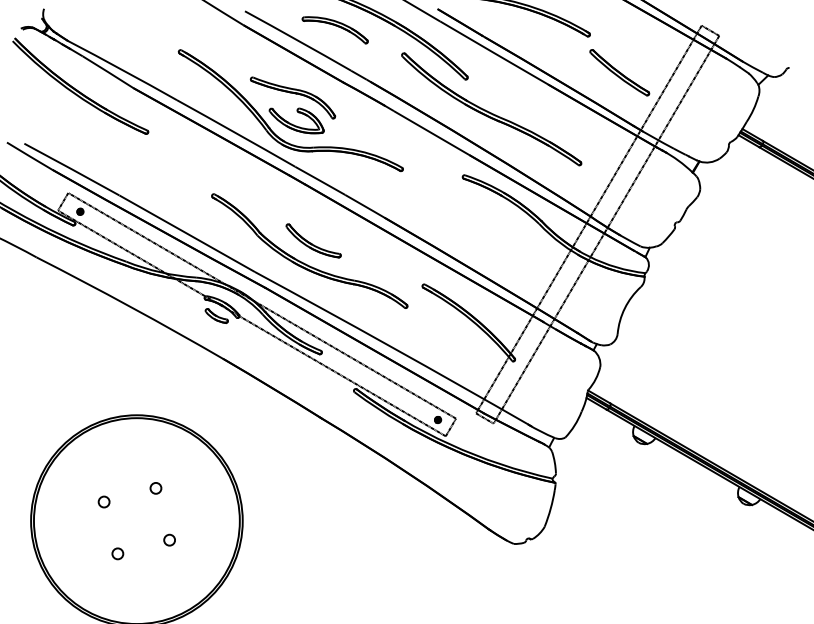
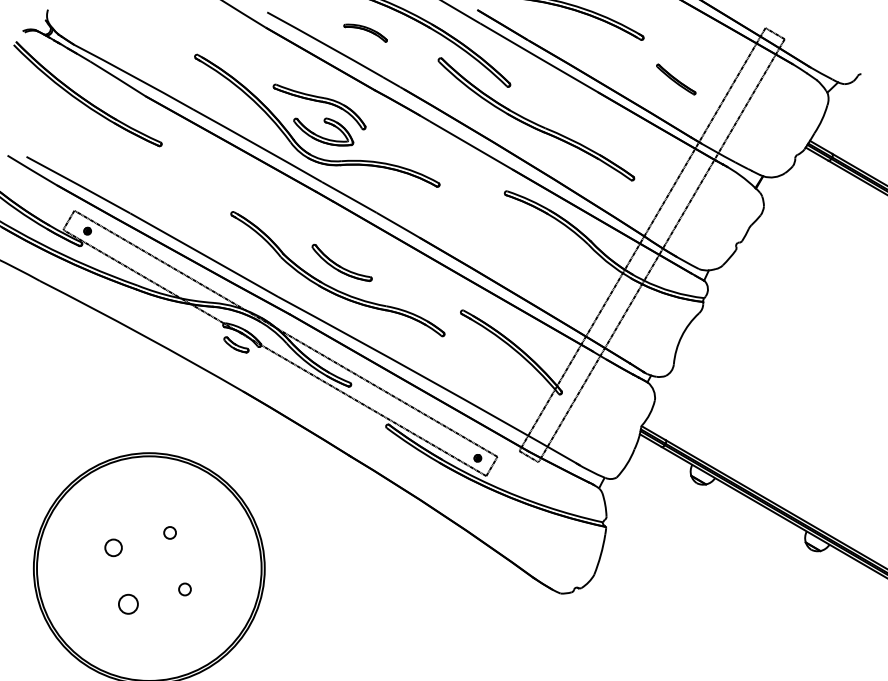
part: (334, 30) -> (364, 33), size x0.6
part: (619, 72) -> (675, 79), size x0.6
circle: (103, 501) -> (112, 547), size x1.4
circle: (117, 553) -> (128, 604), size x1.6

